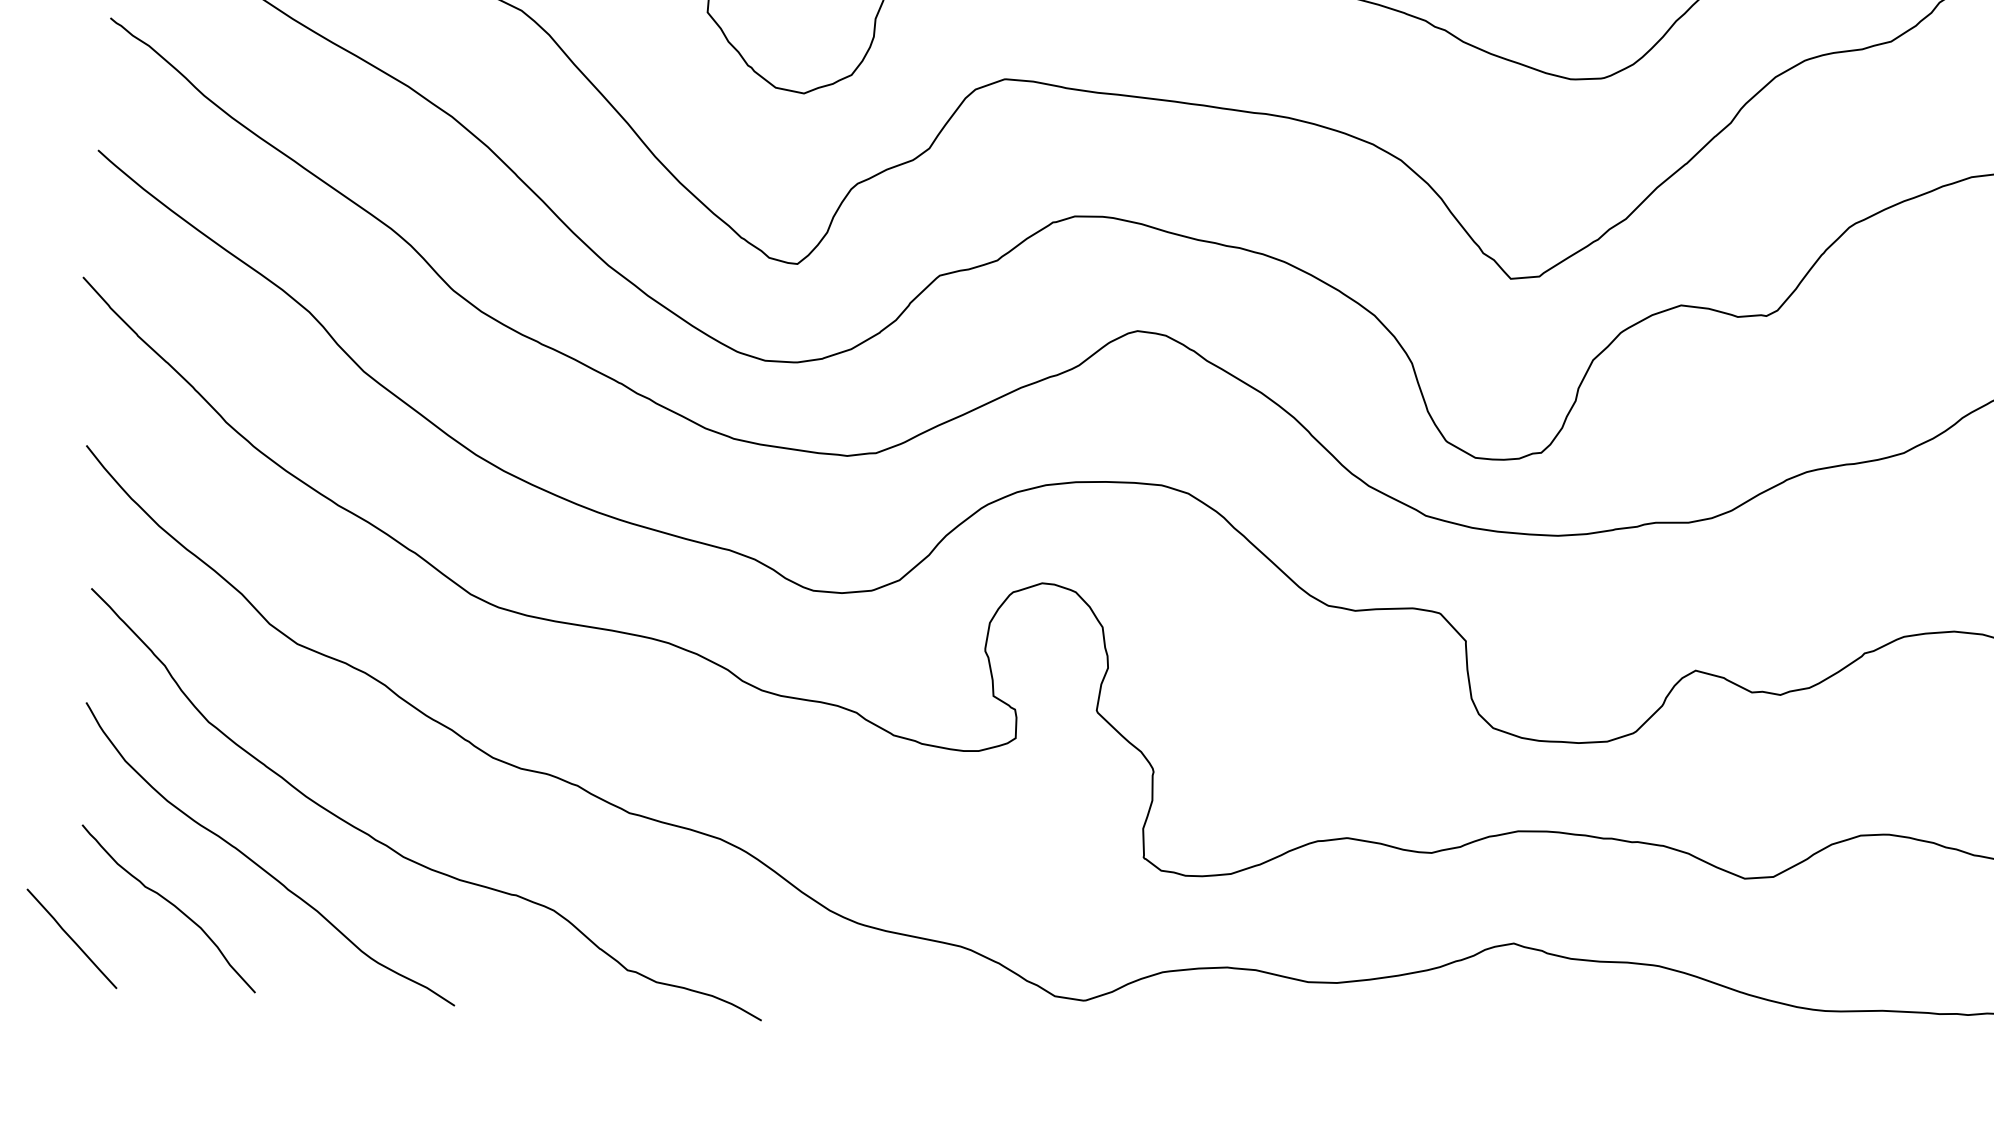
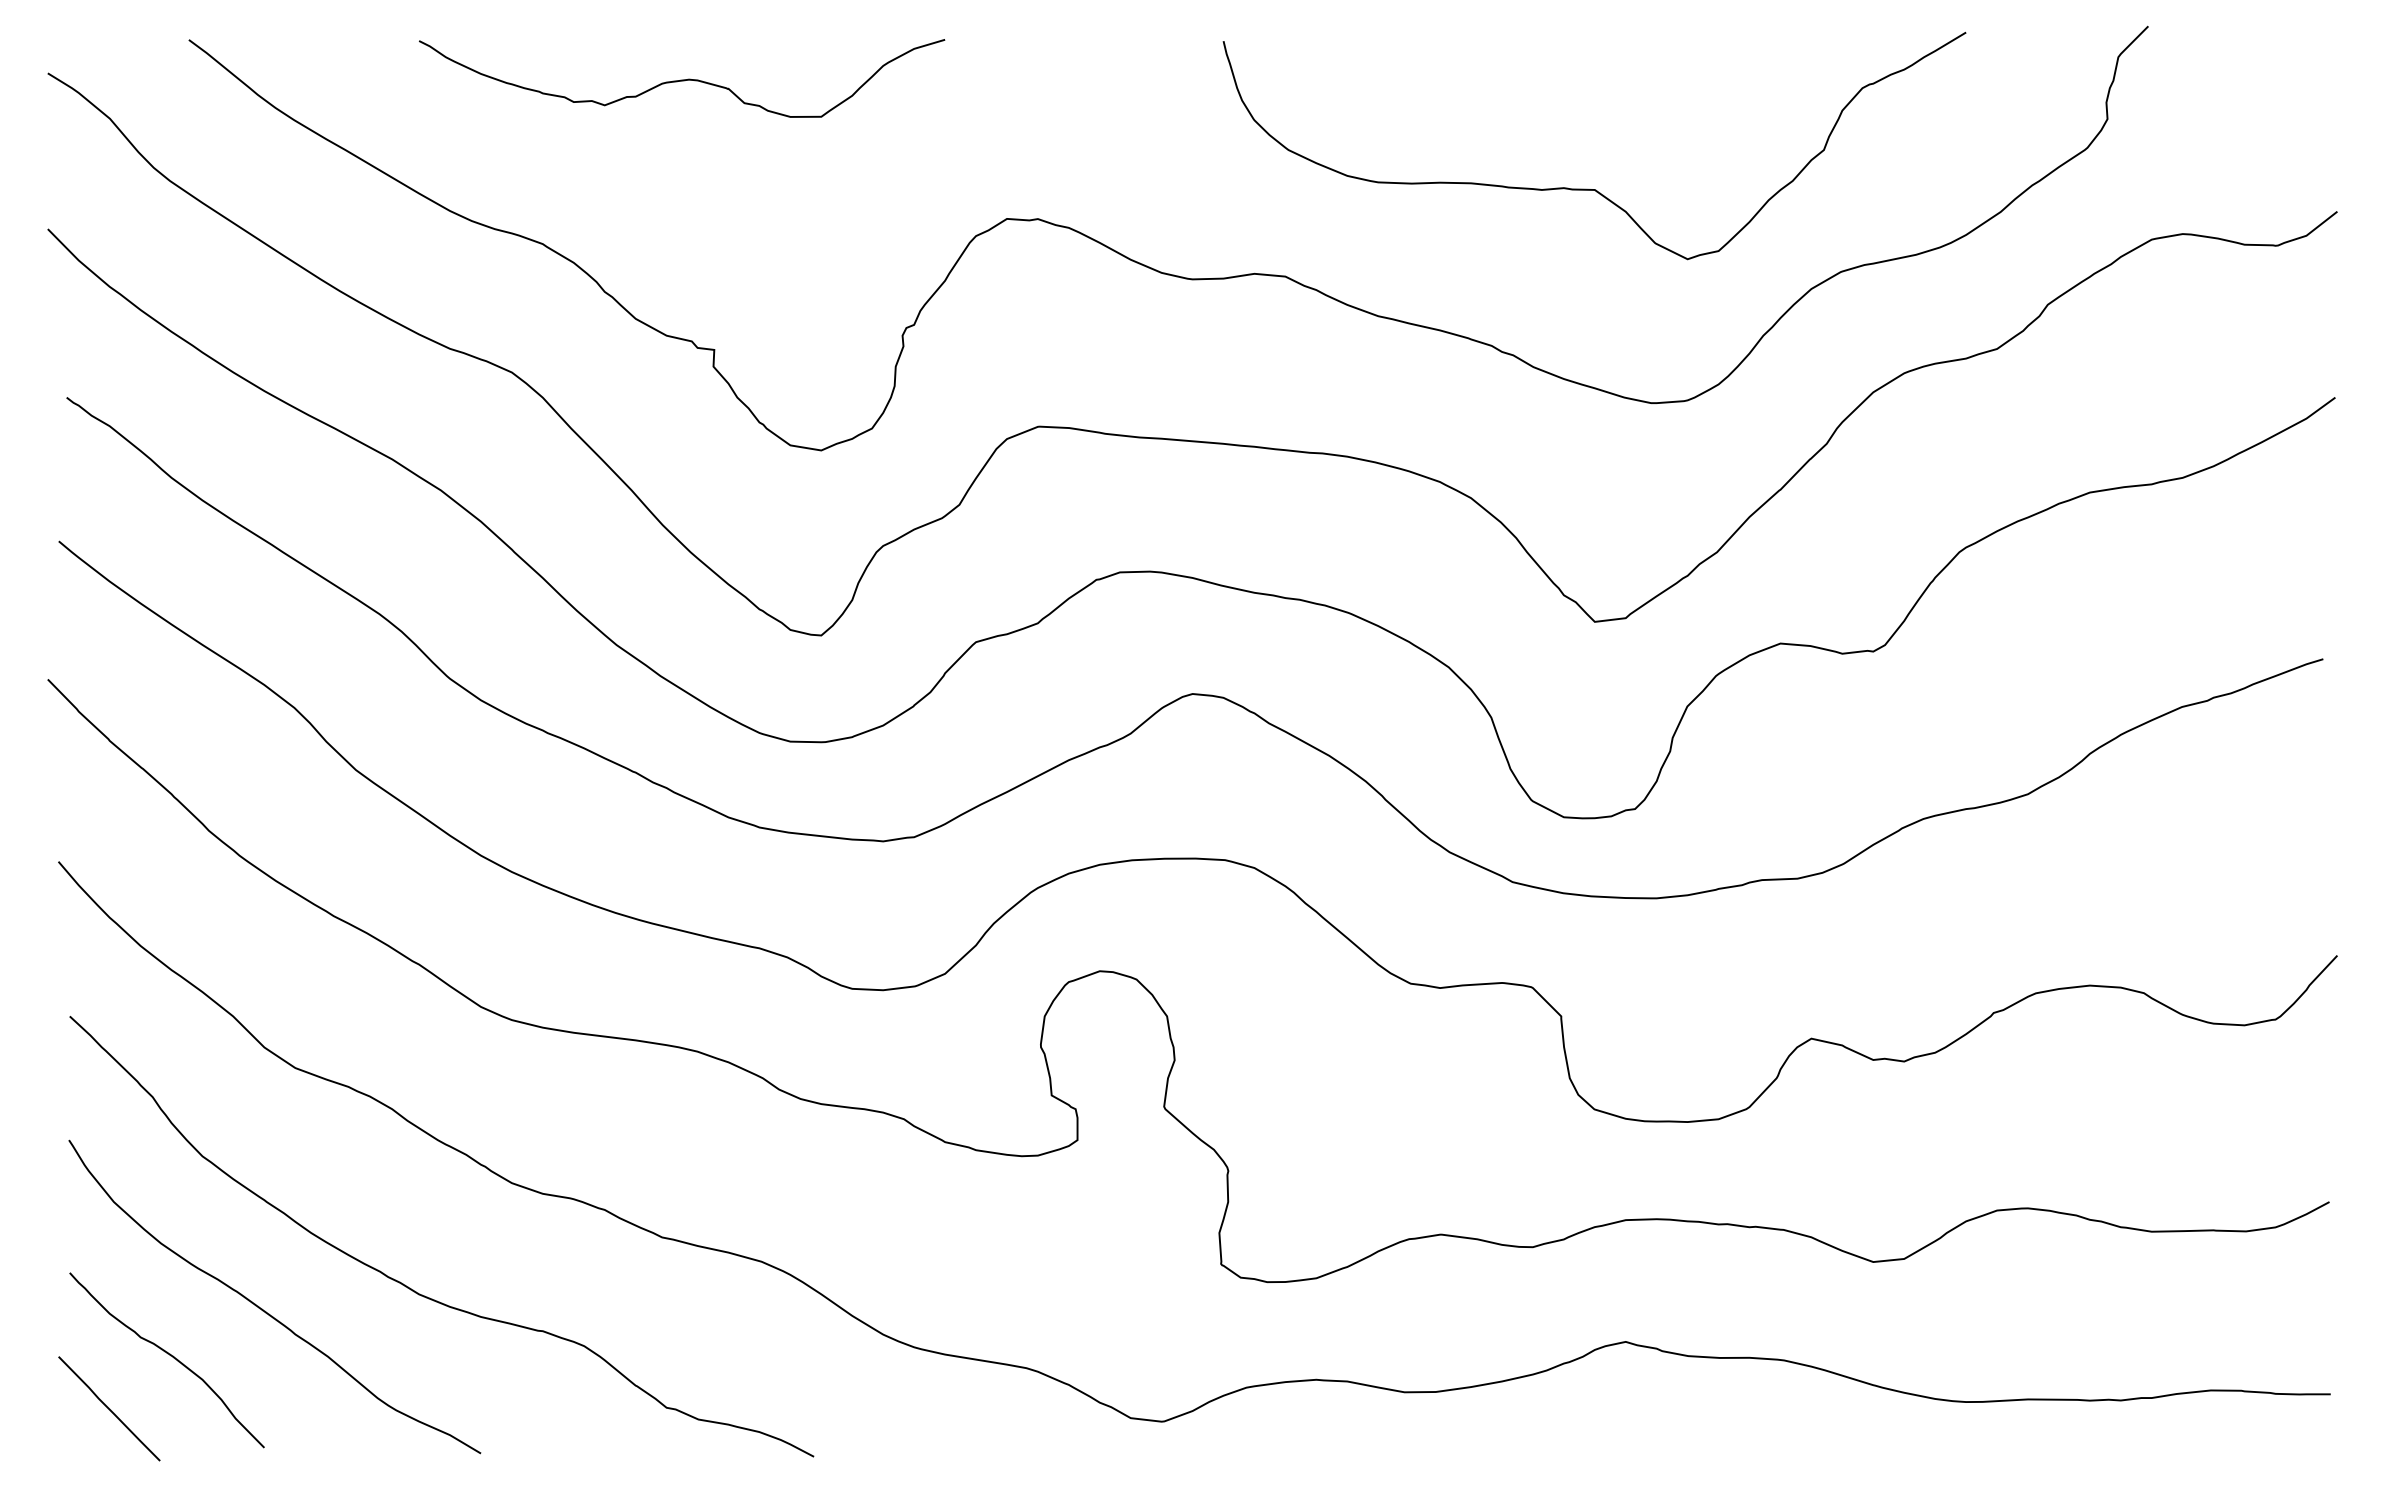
line: (72, 938) -> (109, 1408), moved

